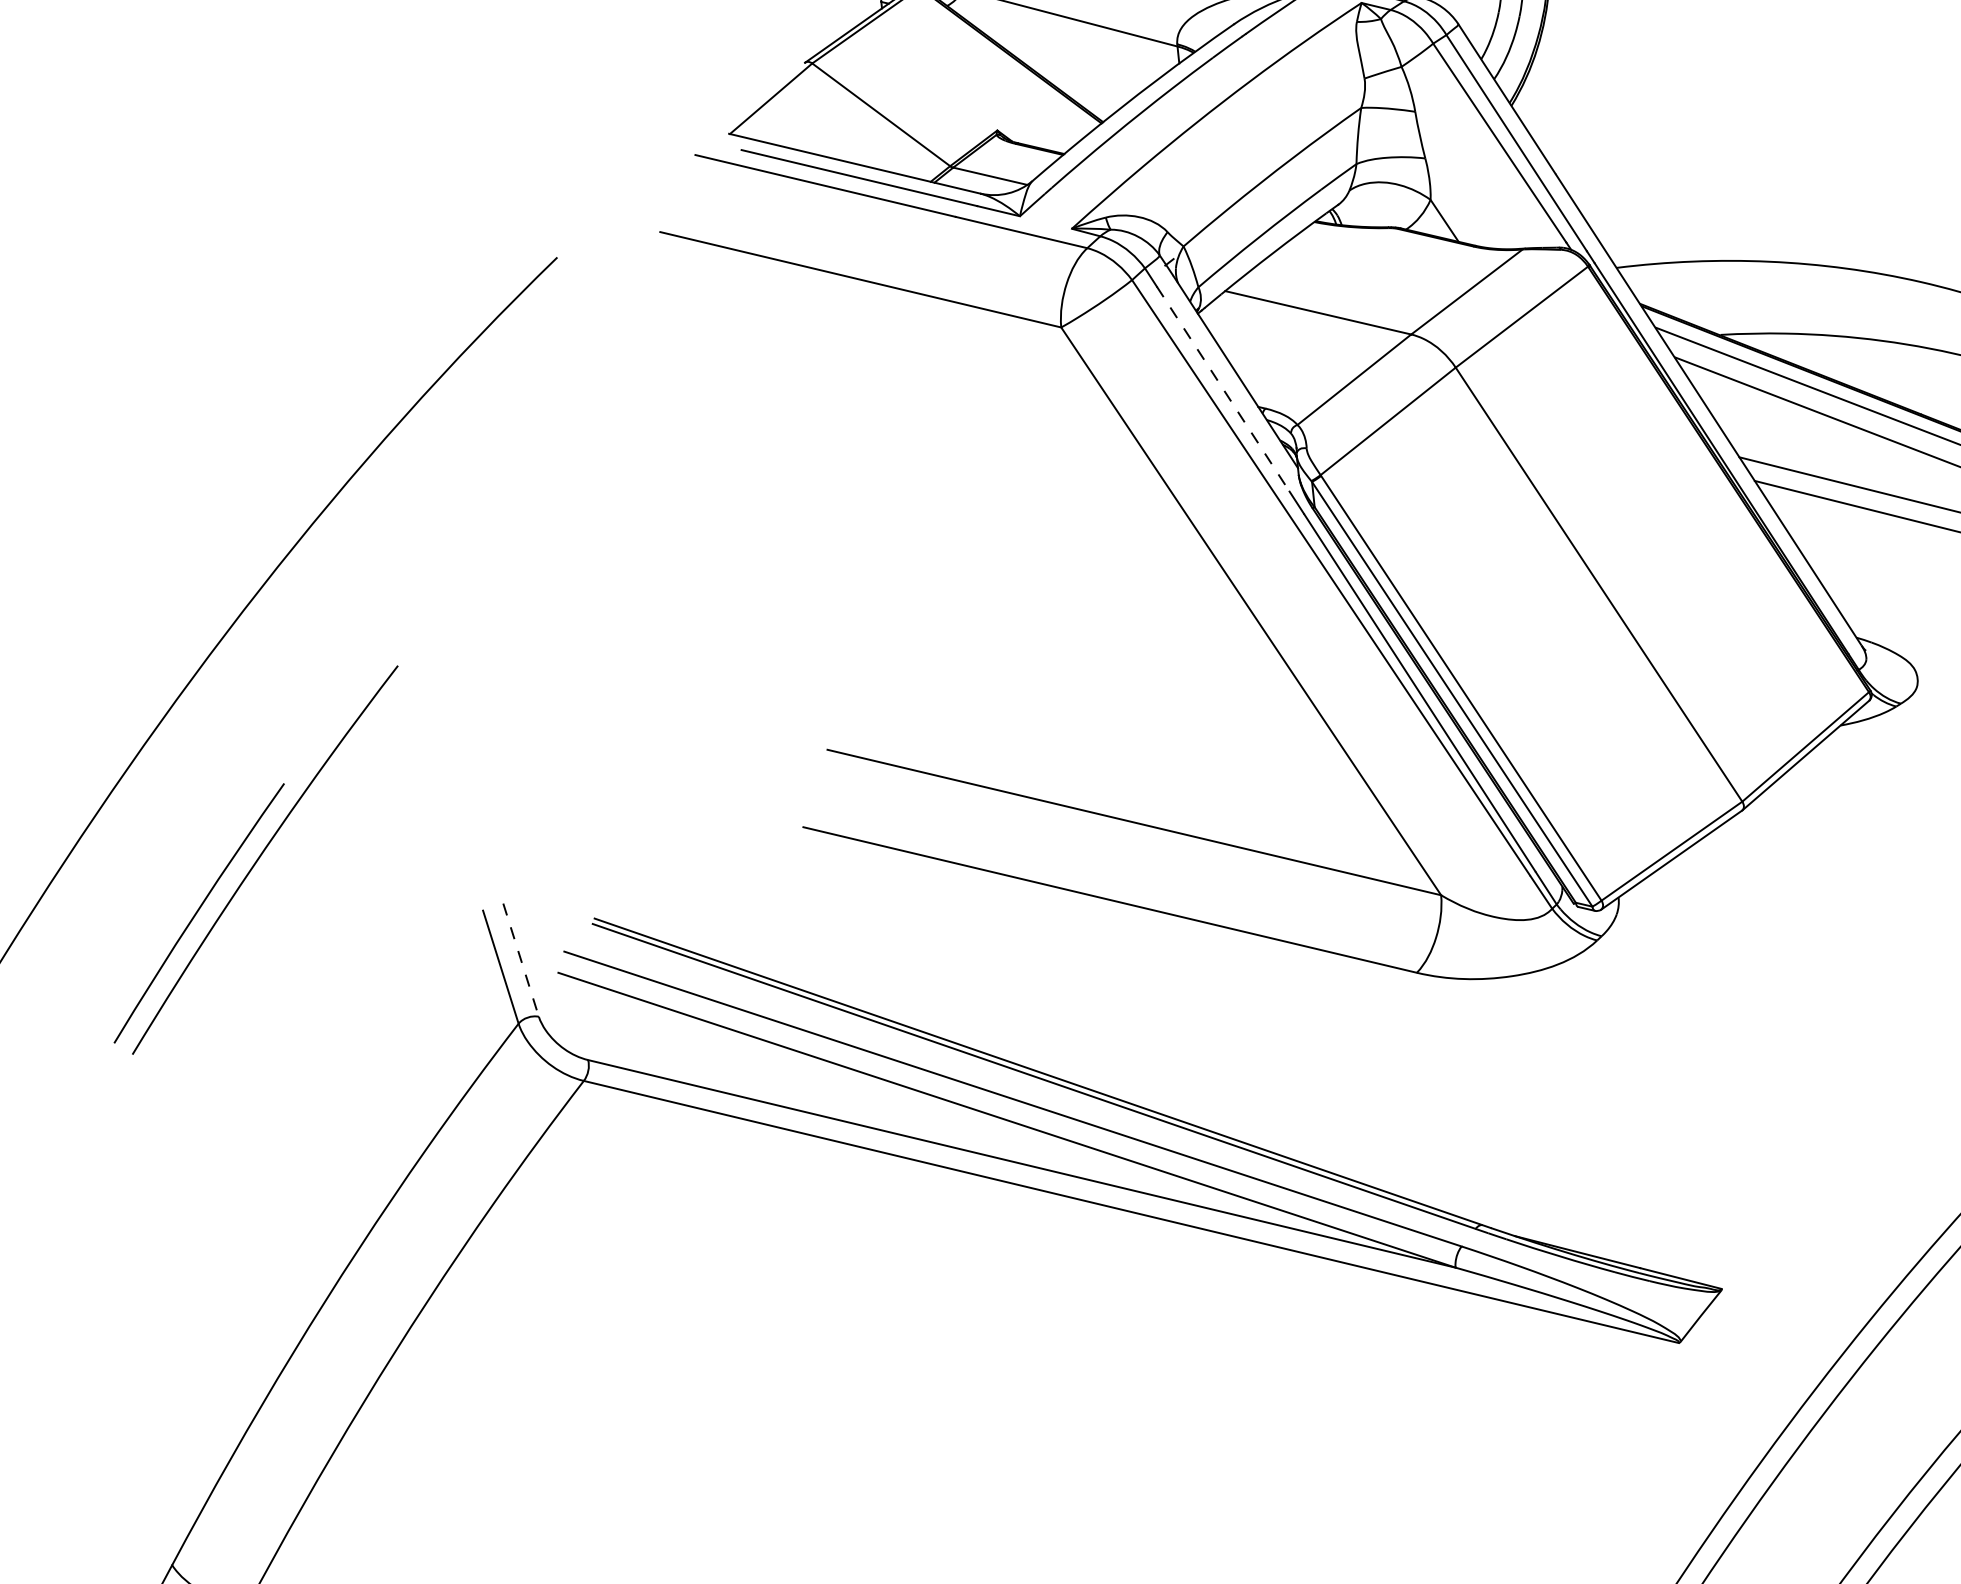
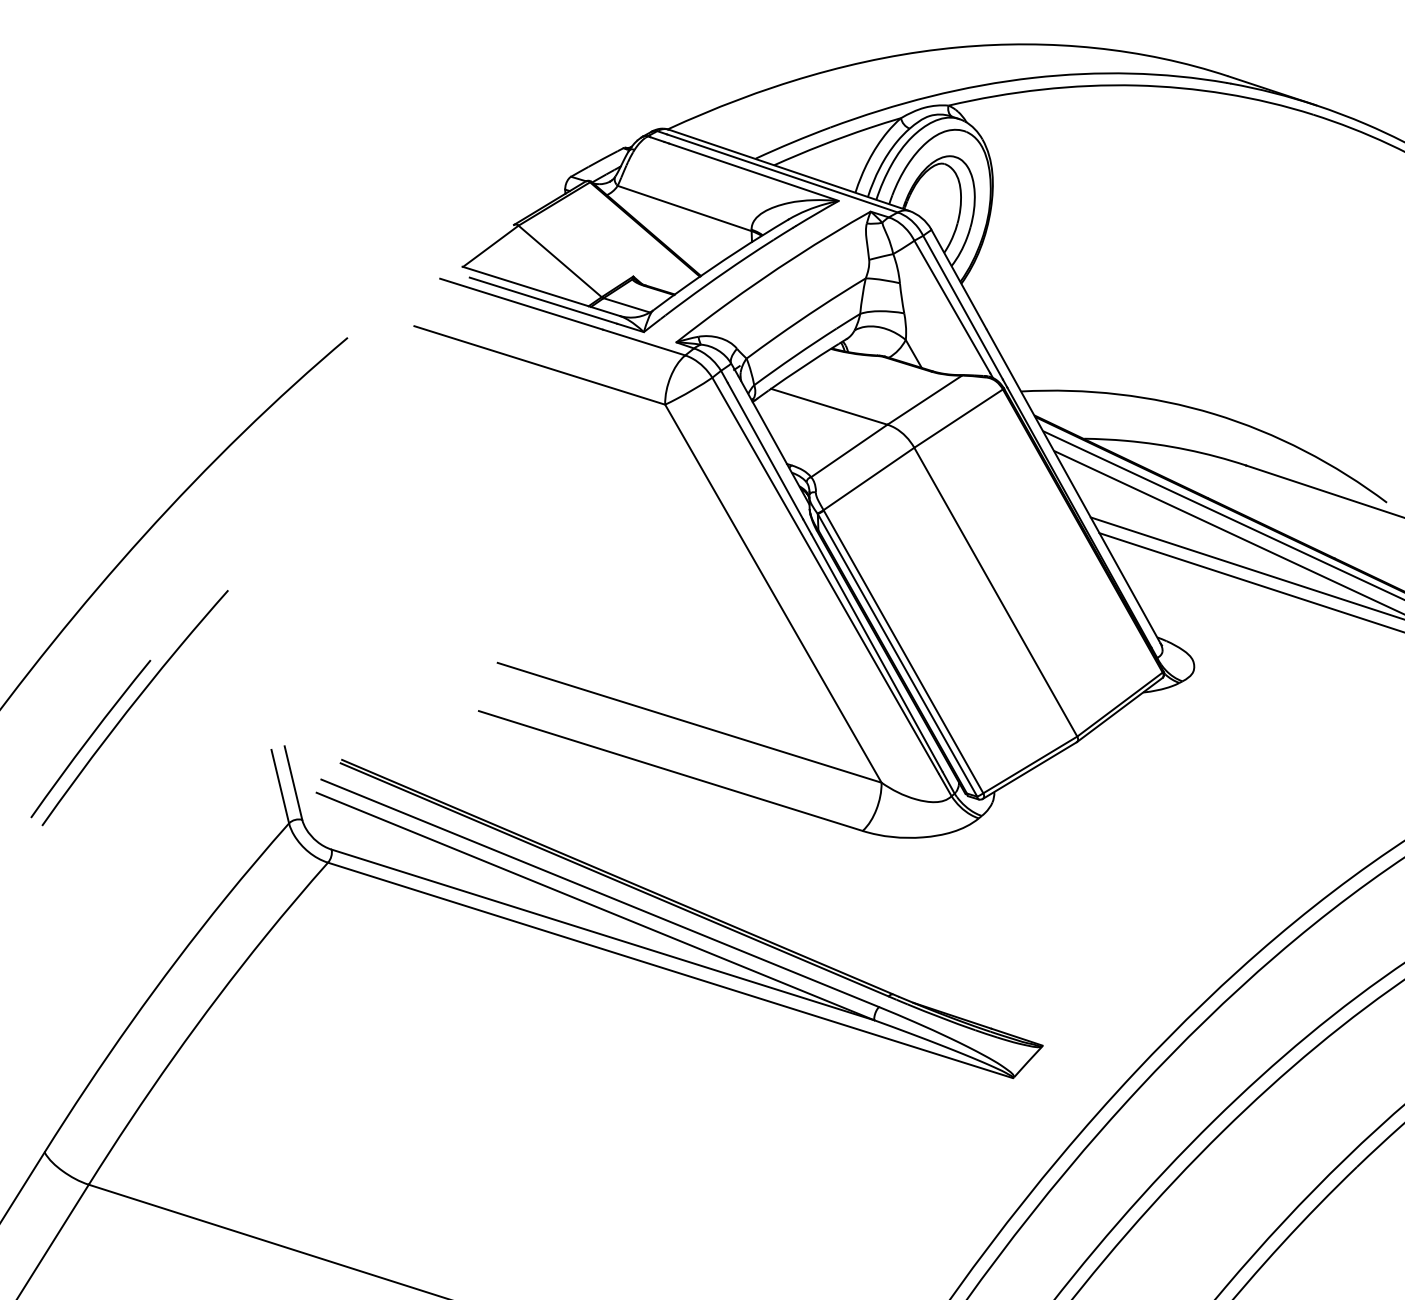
line: (1223, 389) -> (765, 451), dashed -> solid
line: (521, 960) -> (293, 783), dashed -> solid

